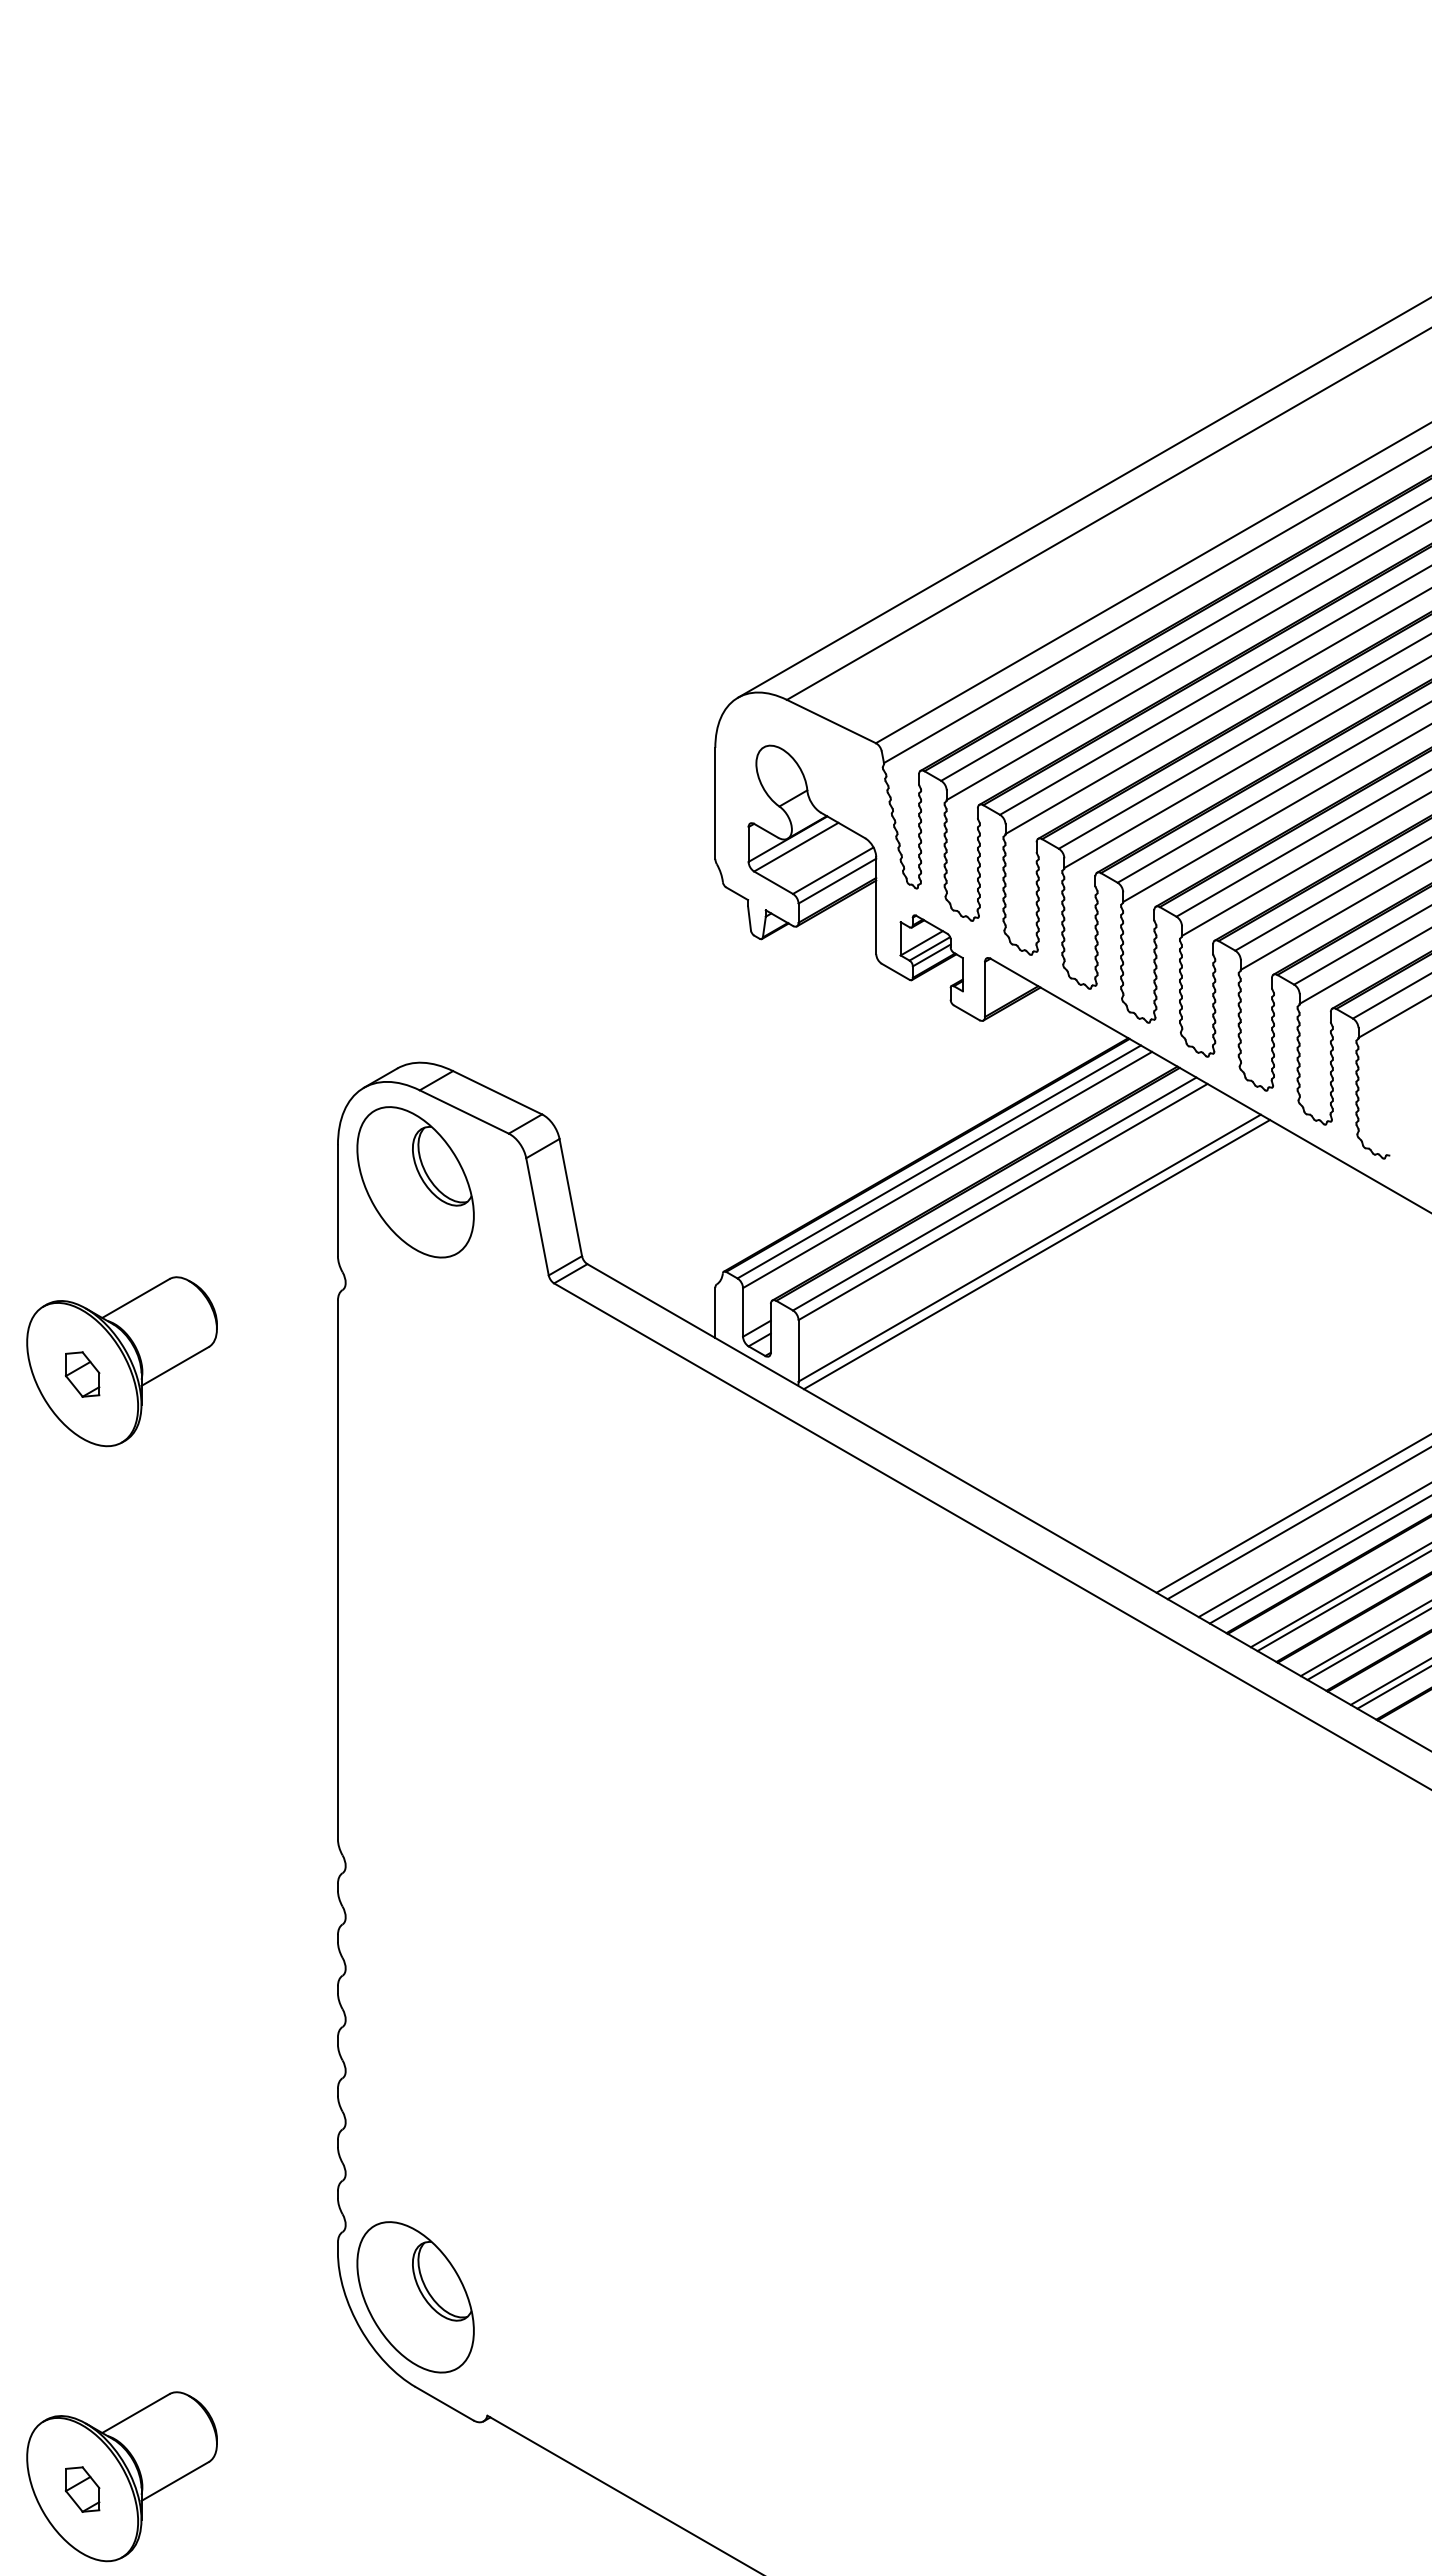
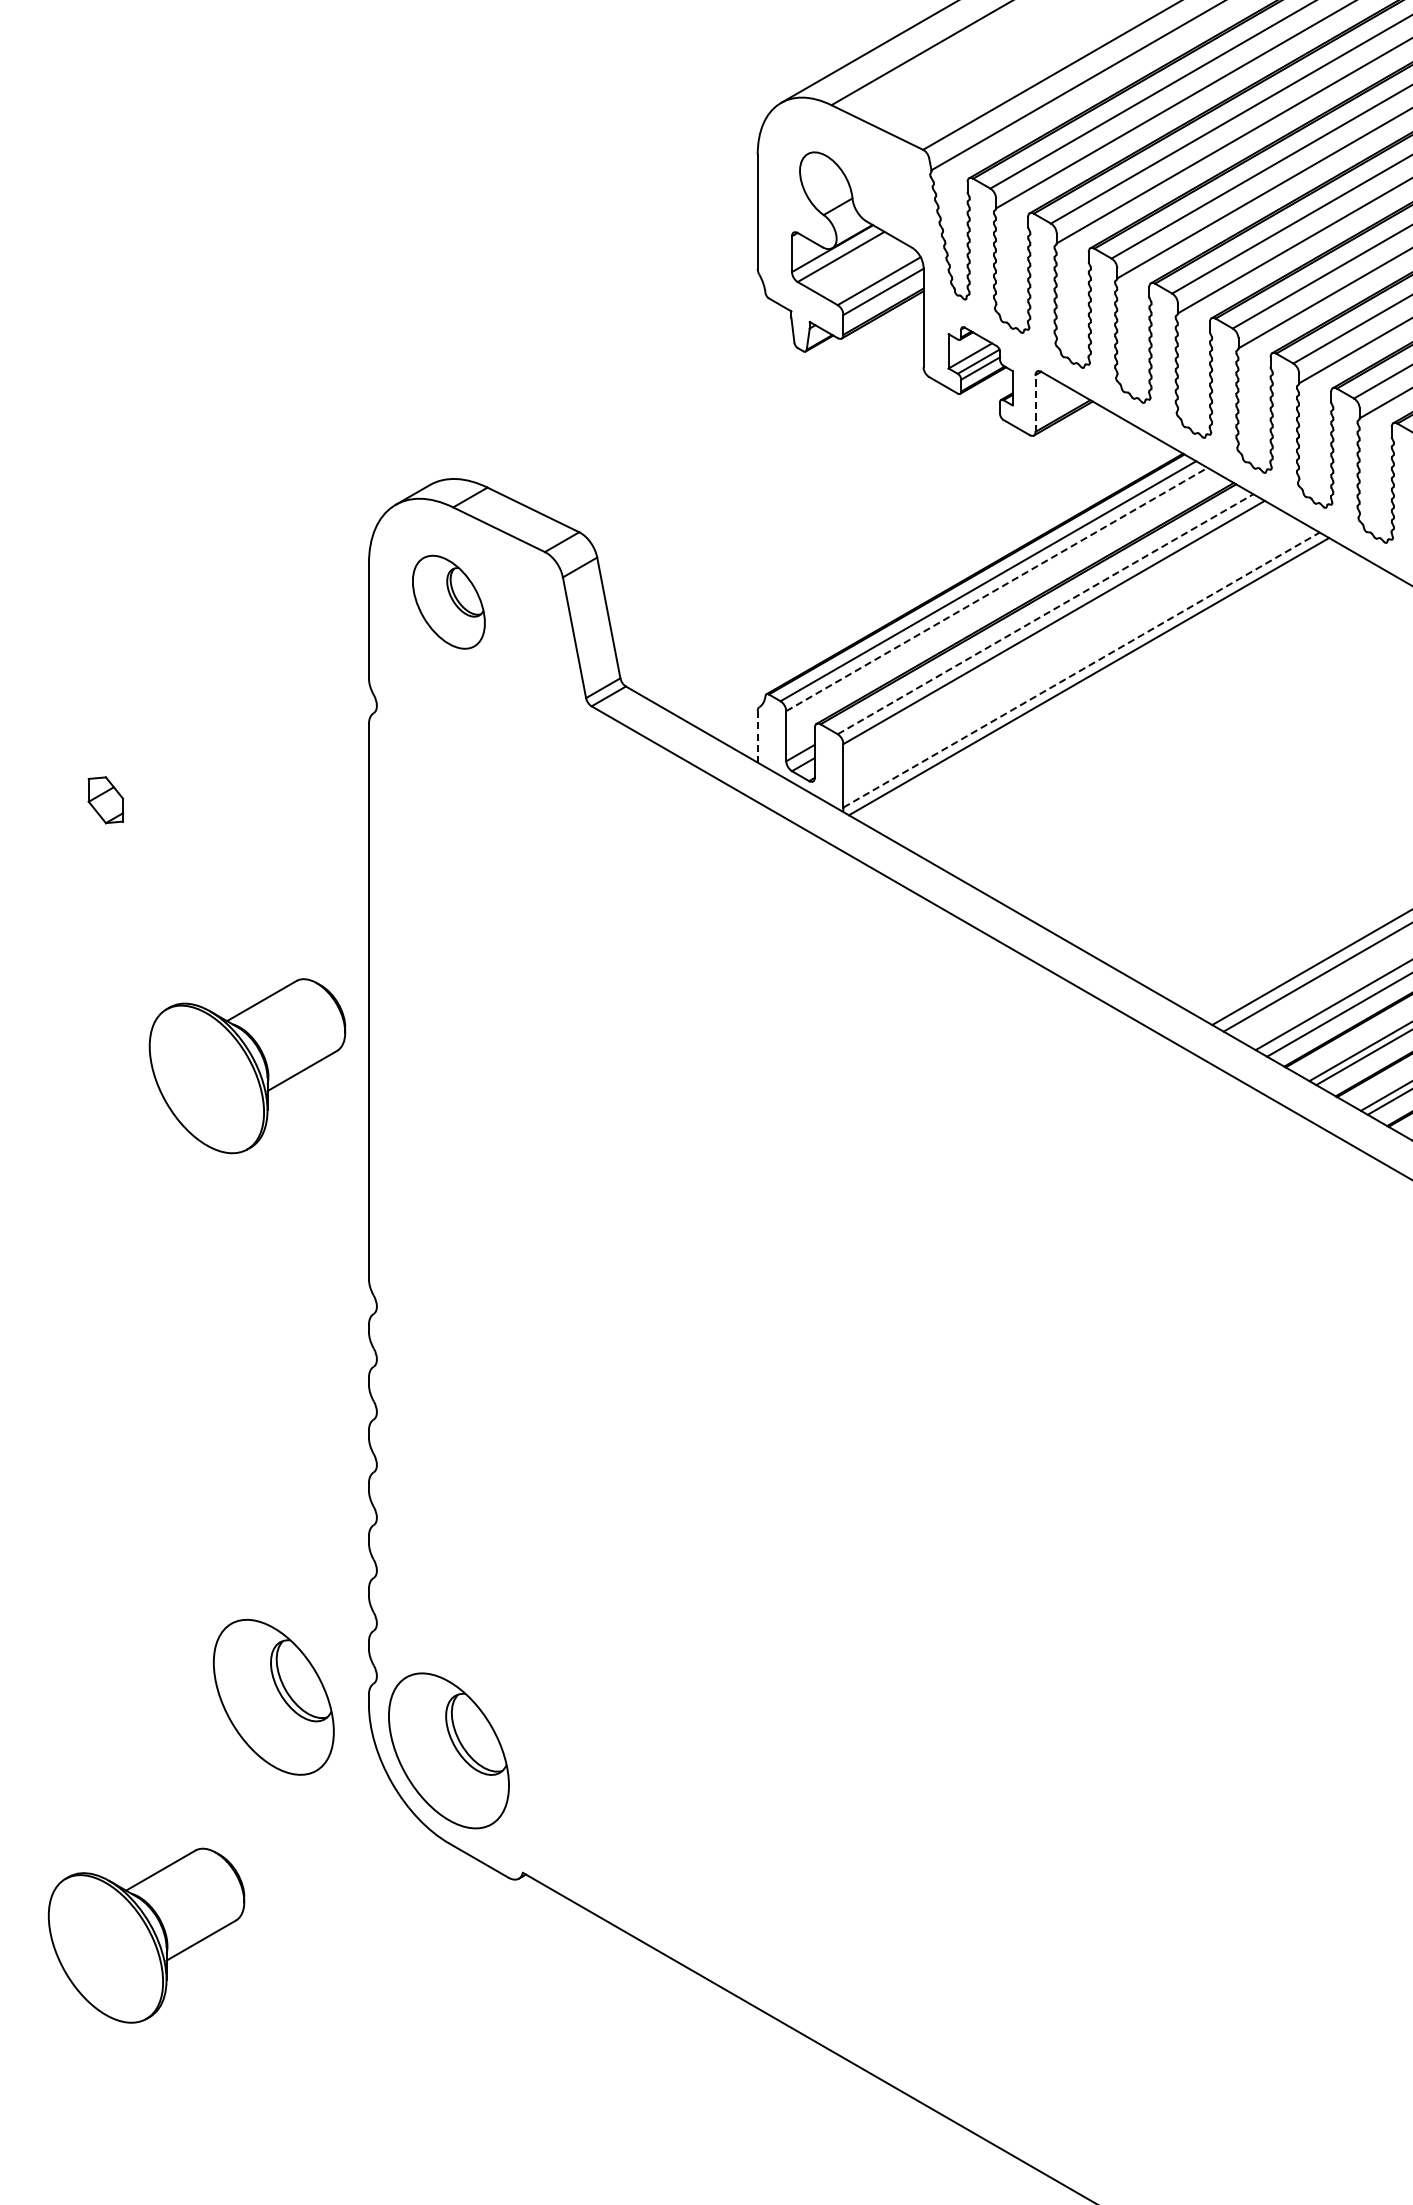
line: (985, 989) -> (1036, 403), solid -> dashed
line: (948, 1169) -> (997, 588), solid -> dashed
part: (415, 1182) -> (448, 602), size x0.6
line: (994, 1194) -> (1045, 614), solid -> dashed
line: (1029, 1248) -> (1081, 670), solid -> dashed
line: (715, 1313) -> (757, 737), solid -> dashed
part: (121, 1361) -> (246, 1065), moved
part: (245, 2245) -> (273, 1697), added
part: (82, 2489) -> (105, 1948), removed

